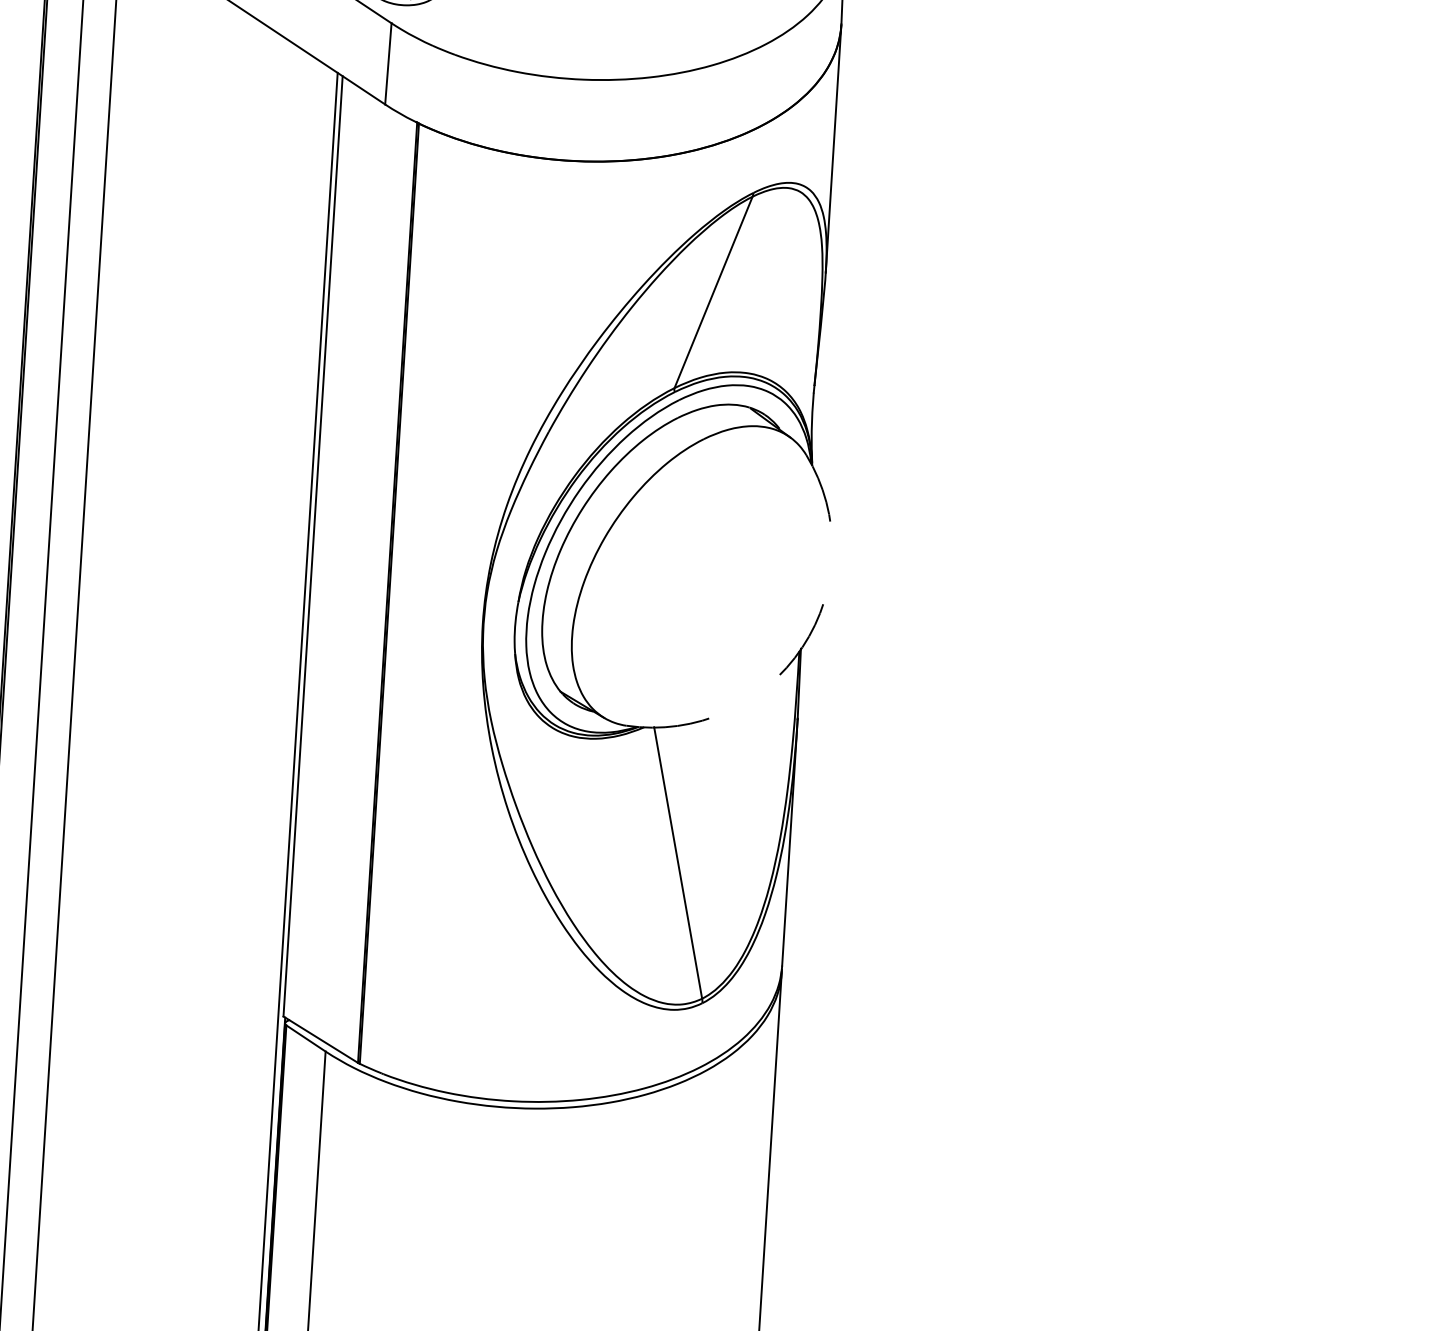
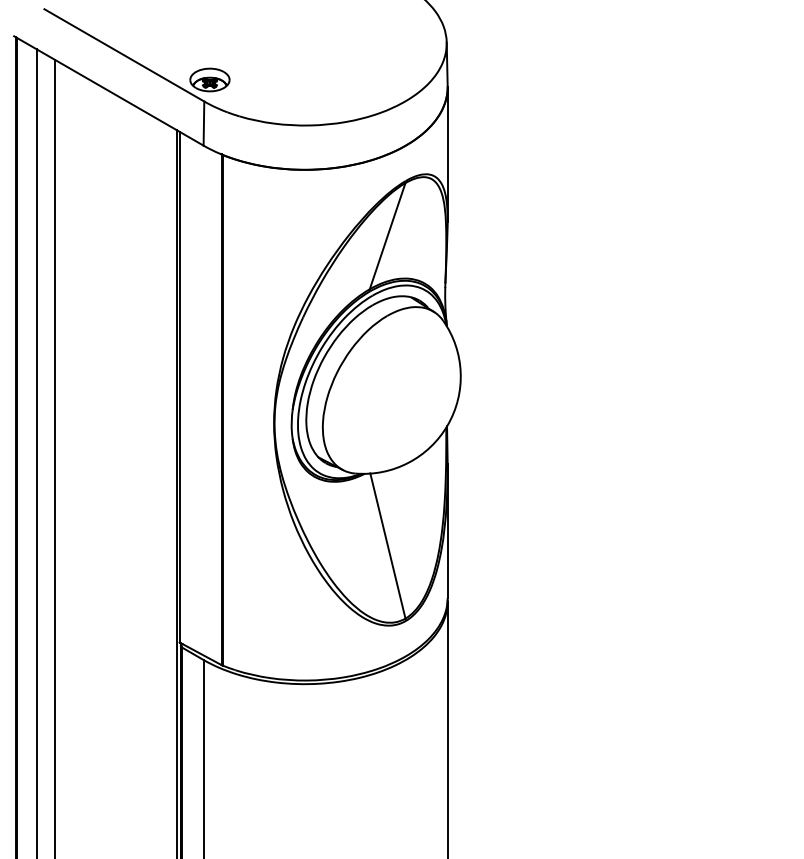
arc: (801, 647) -> (447, 425), dashed -> solid

